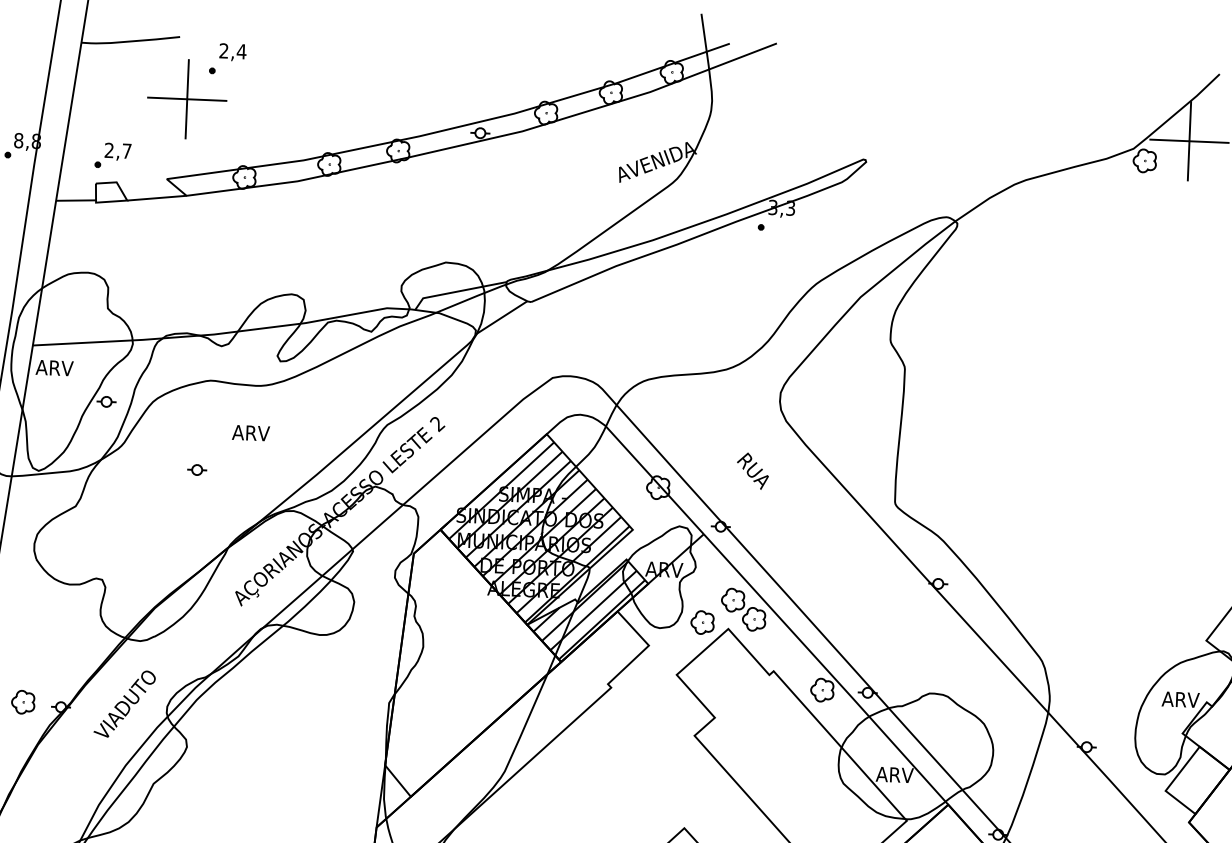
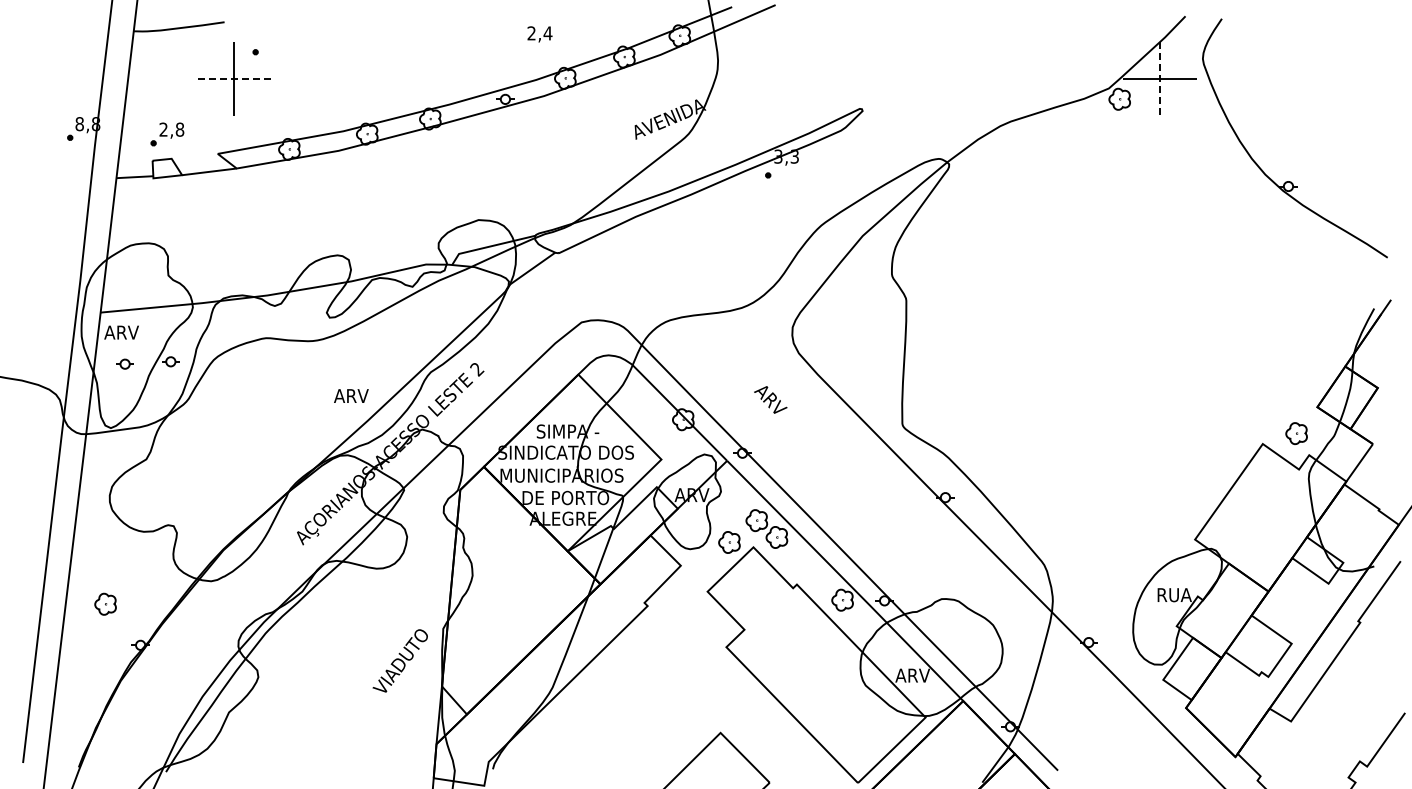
text: (232, 52) -> (539, 34), moved
line: (187, 99) -> (233, 79), solid -> dashed
line: (1189, 141) -> (1160, 79), solid -> dashed
text: (126, 151) -> (179, 129), 2,7 -> 2,8
text: (251, 432) -> (351, 395), moved
part: (196, 469) -> (124, 363), moved
text: (753, 470) -> (770, 400), RUA -> ARV
hatch: (535, 532) -> (571, 465), removed
hatch: (588, 610) -> (623, 535), removed
text: (1180, 700) -> (1173, 595), ARV -> RUA
part: (23, 701) -> (105, 603), moved
text: (123, 703) -> (399, 660), moved

